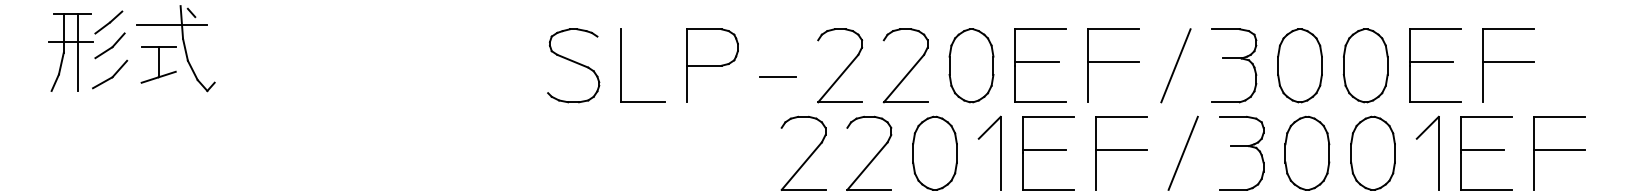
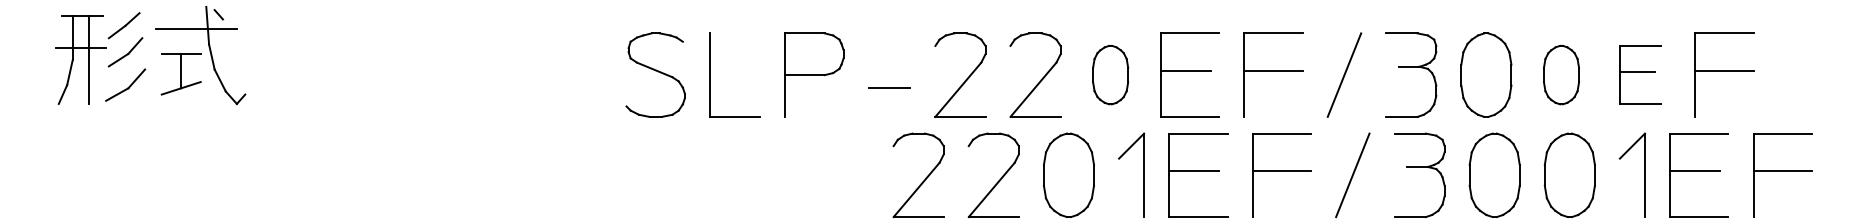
part: (971, 65) -> (1110, 74), size x0.7
part: (1365, 65) -> (1561, 74), size x0.7
part: (1434, 65) -> (1640, 74), size x0.7

